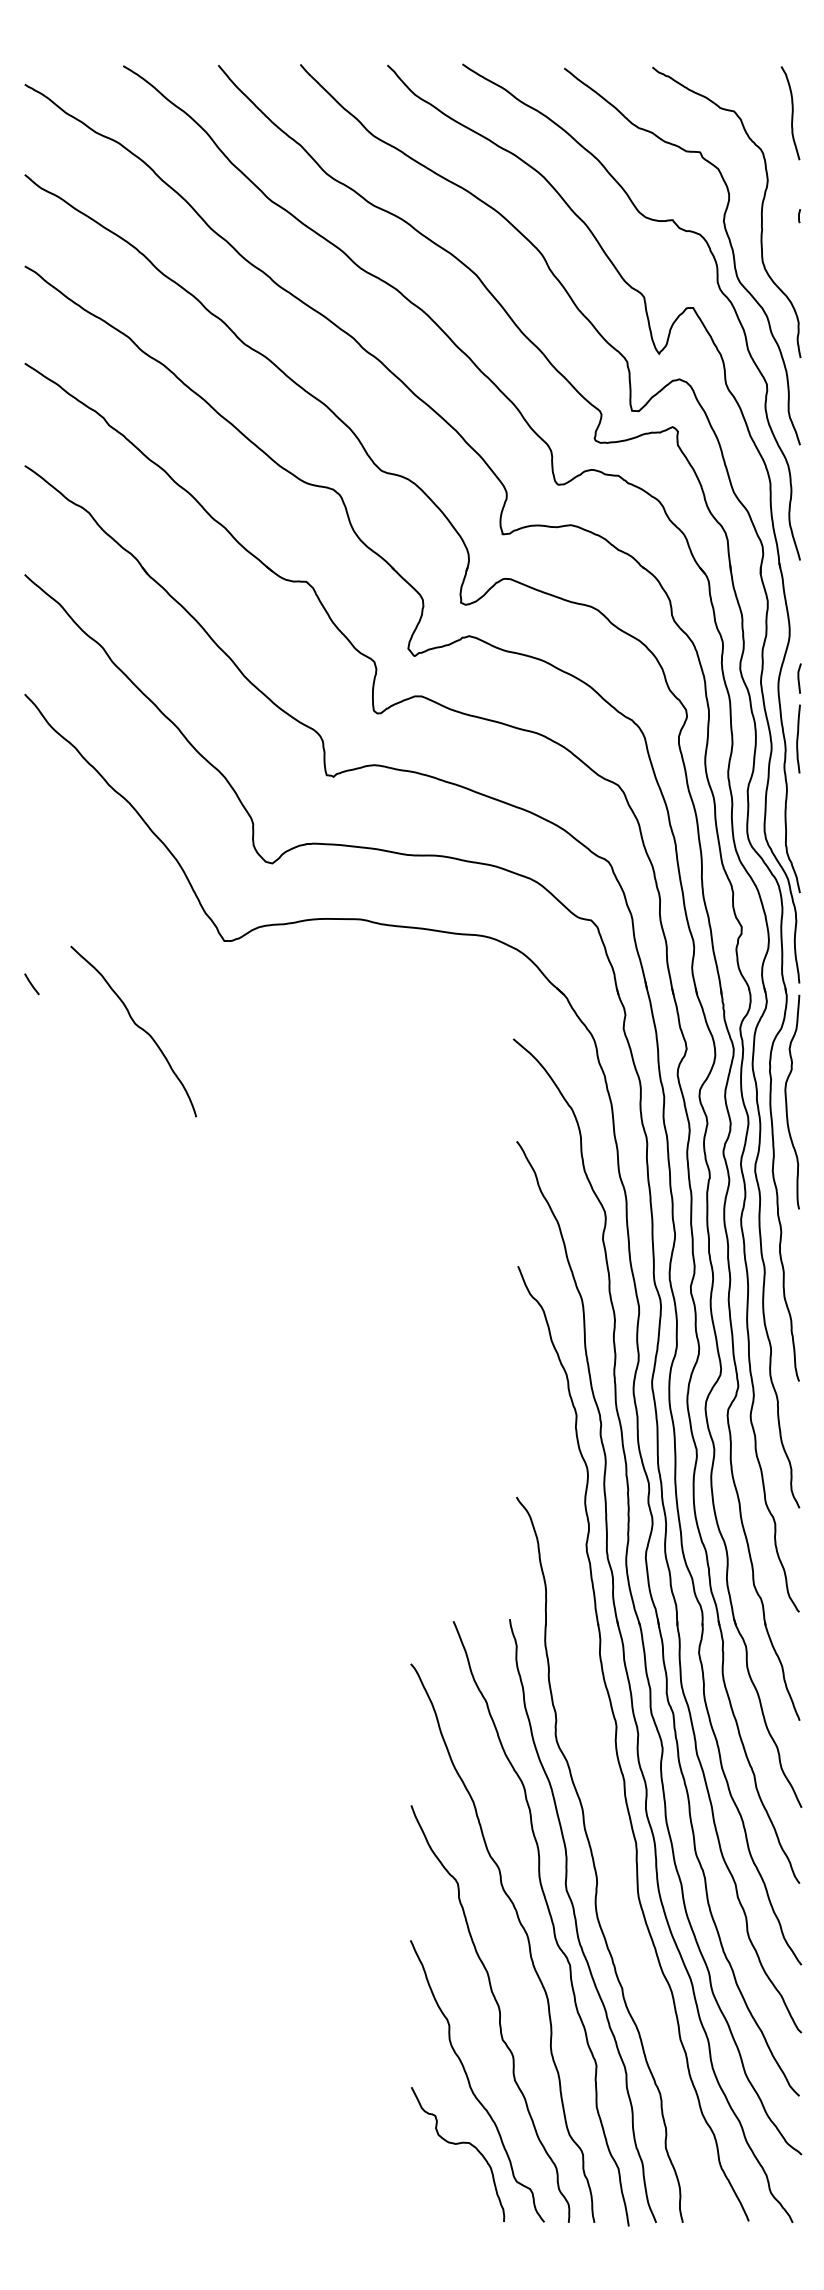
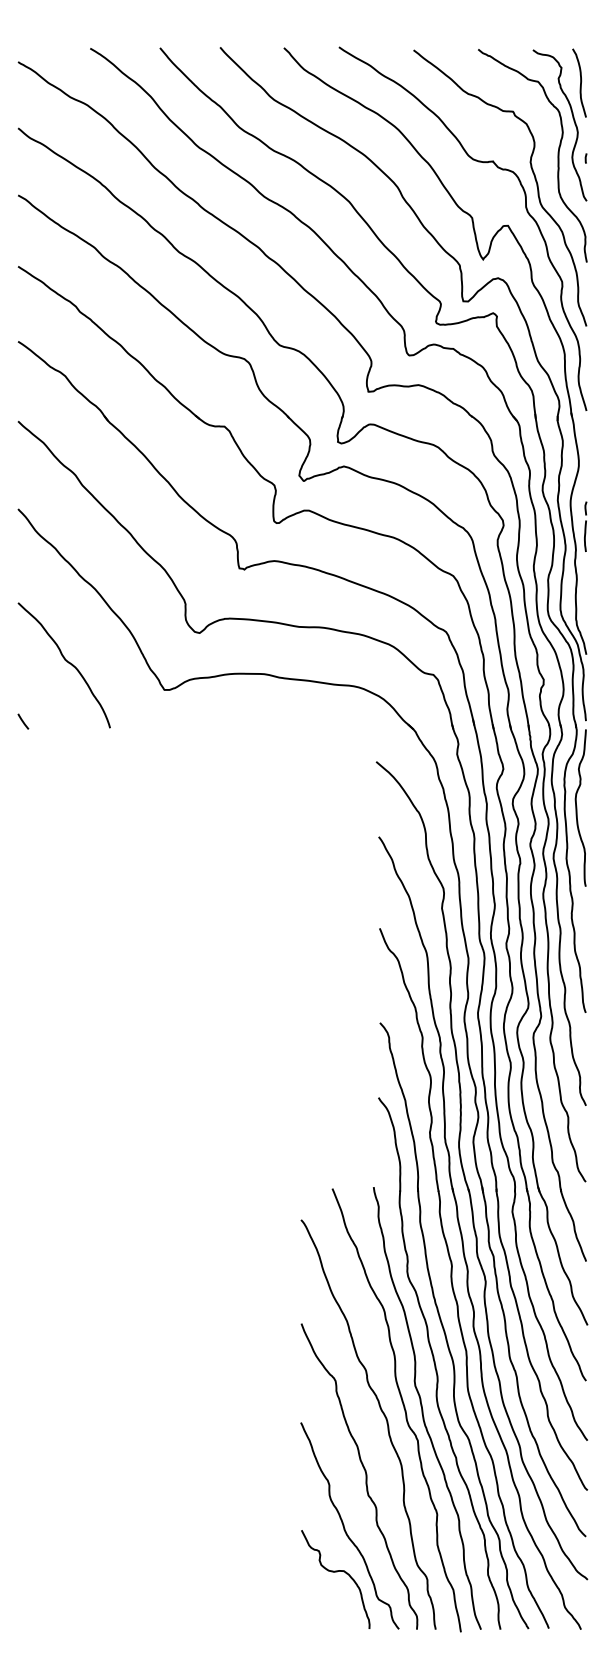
curve: (782, 164) -> (573, 120), added
part: (798, 718) -> (585, 526), size x0.62
curve: (136, 1026) -> (66, 661), moved
part: (606, 1813) -> (444, 1329), added

